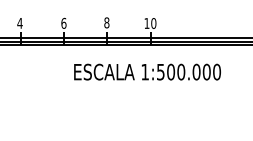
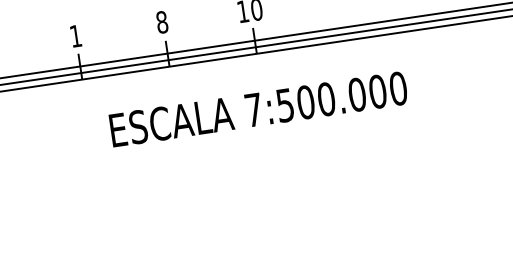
text: (63, 22) -> (74, 34), 6 -> 1
text: (144, 72) -> (252, 110), 1:500.000 -> 7:500.000

